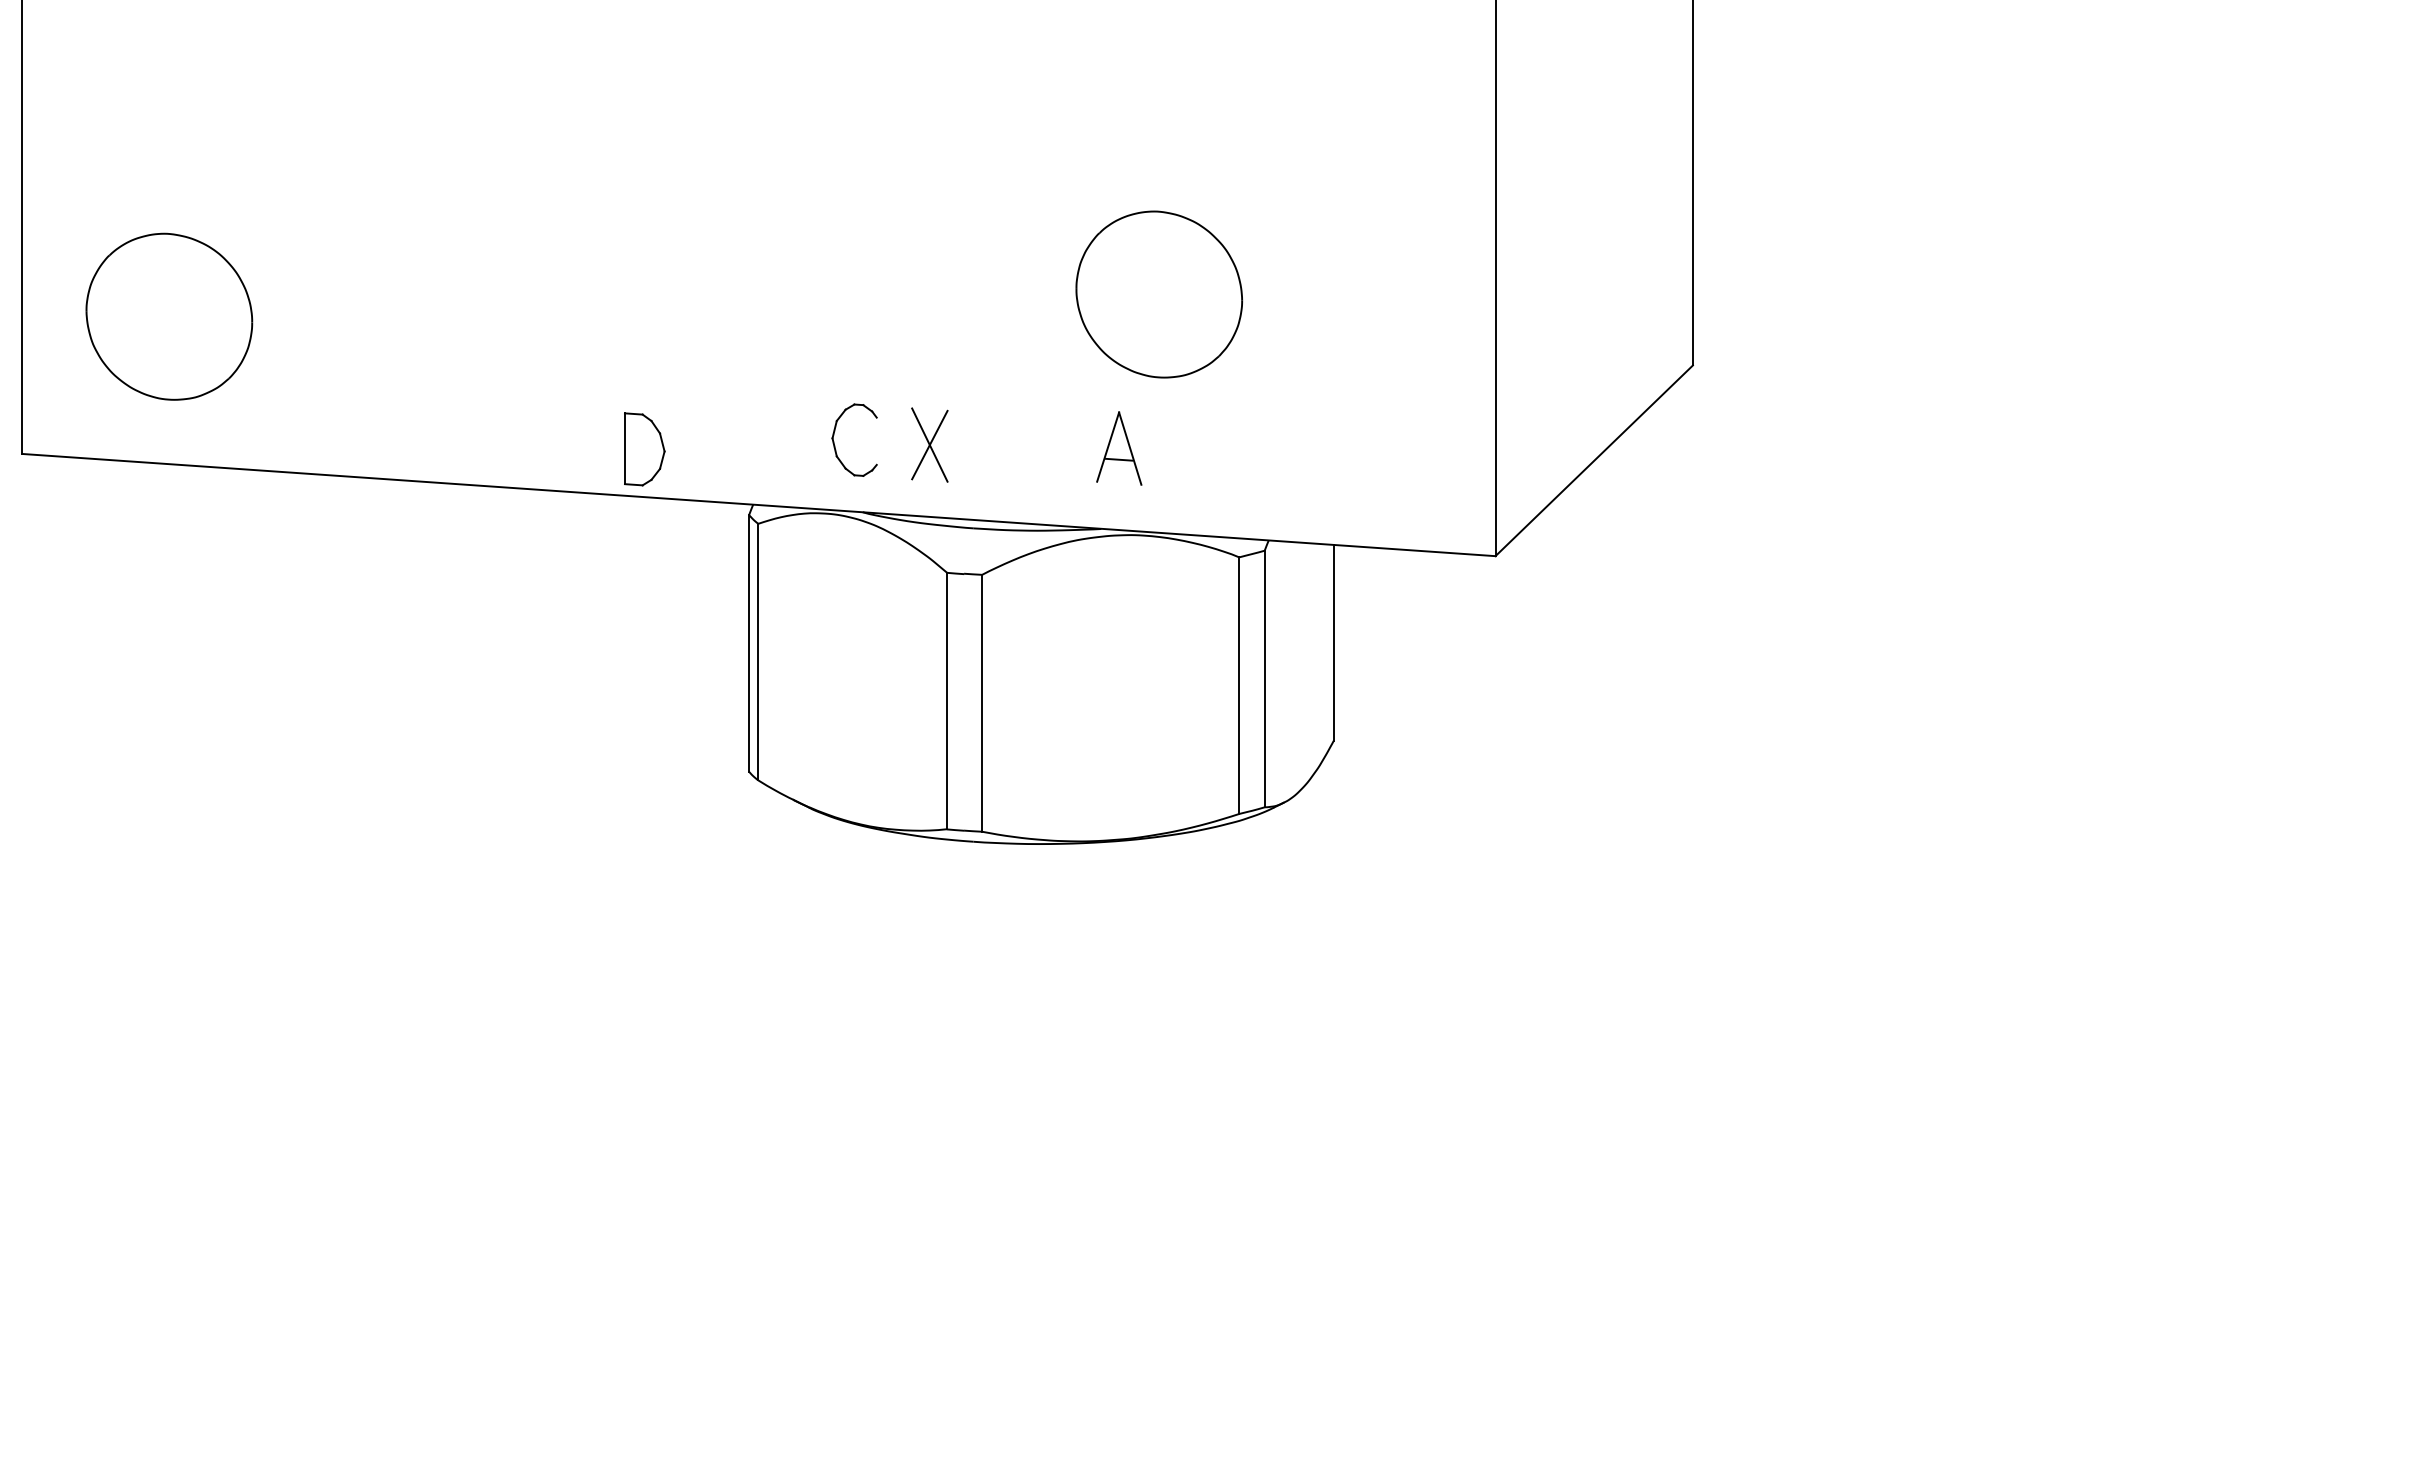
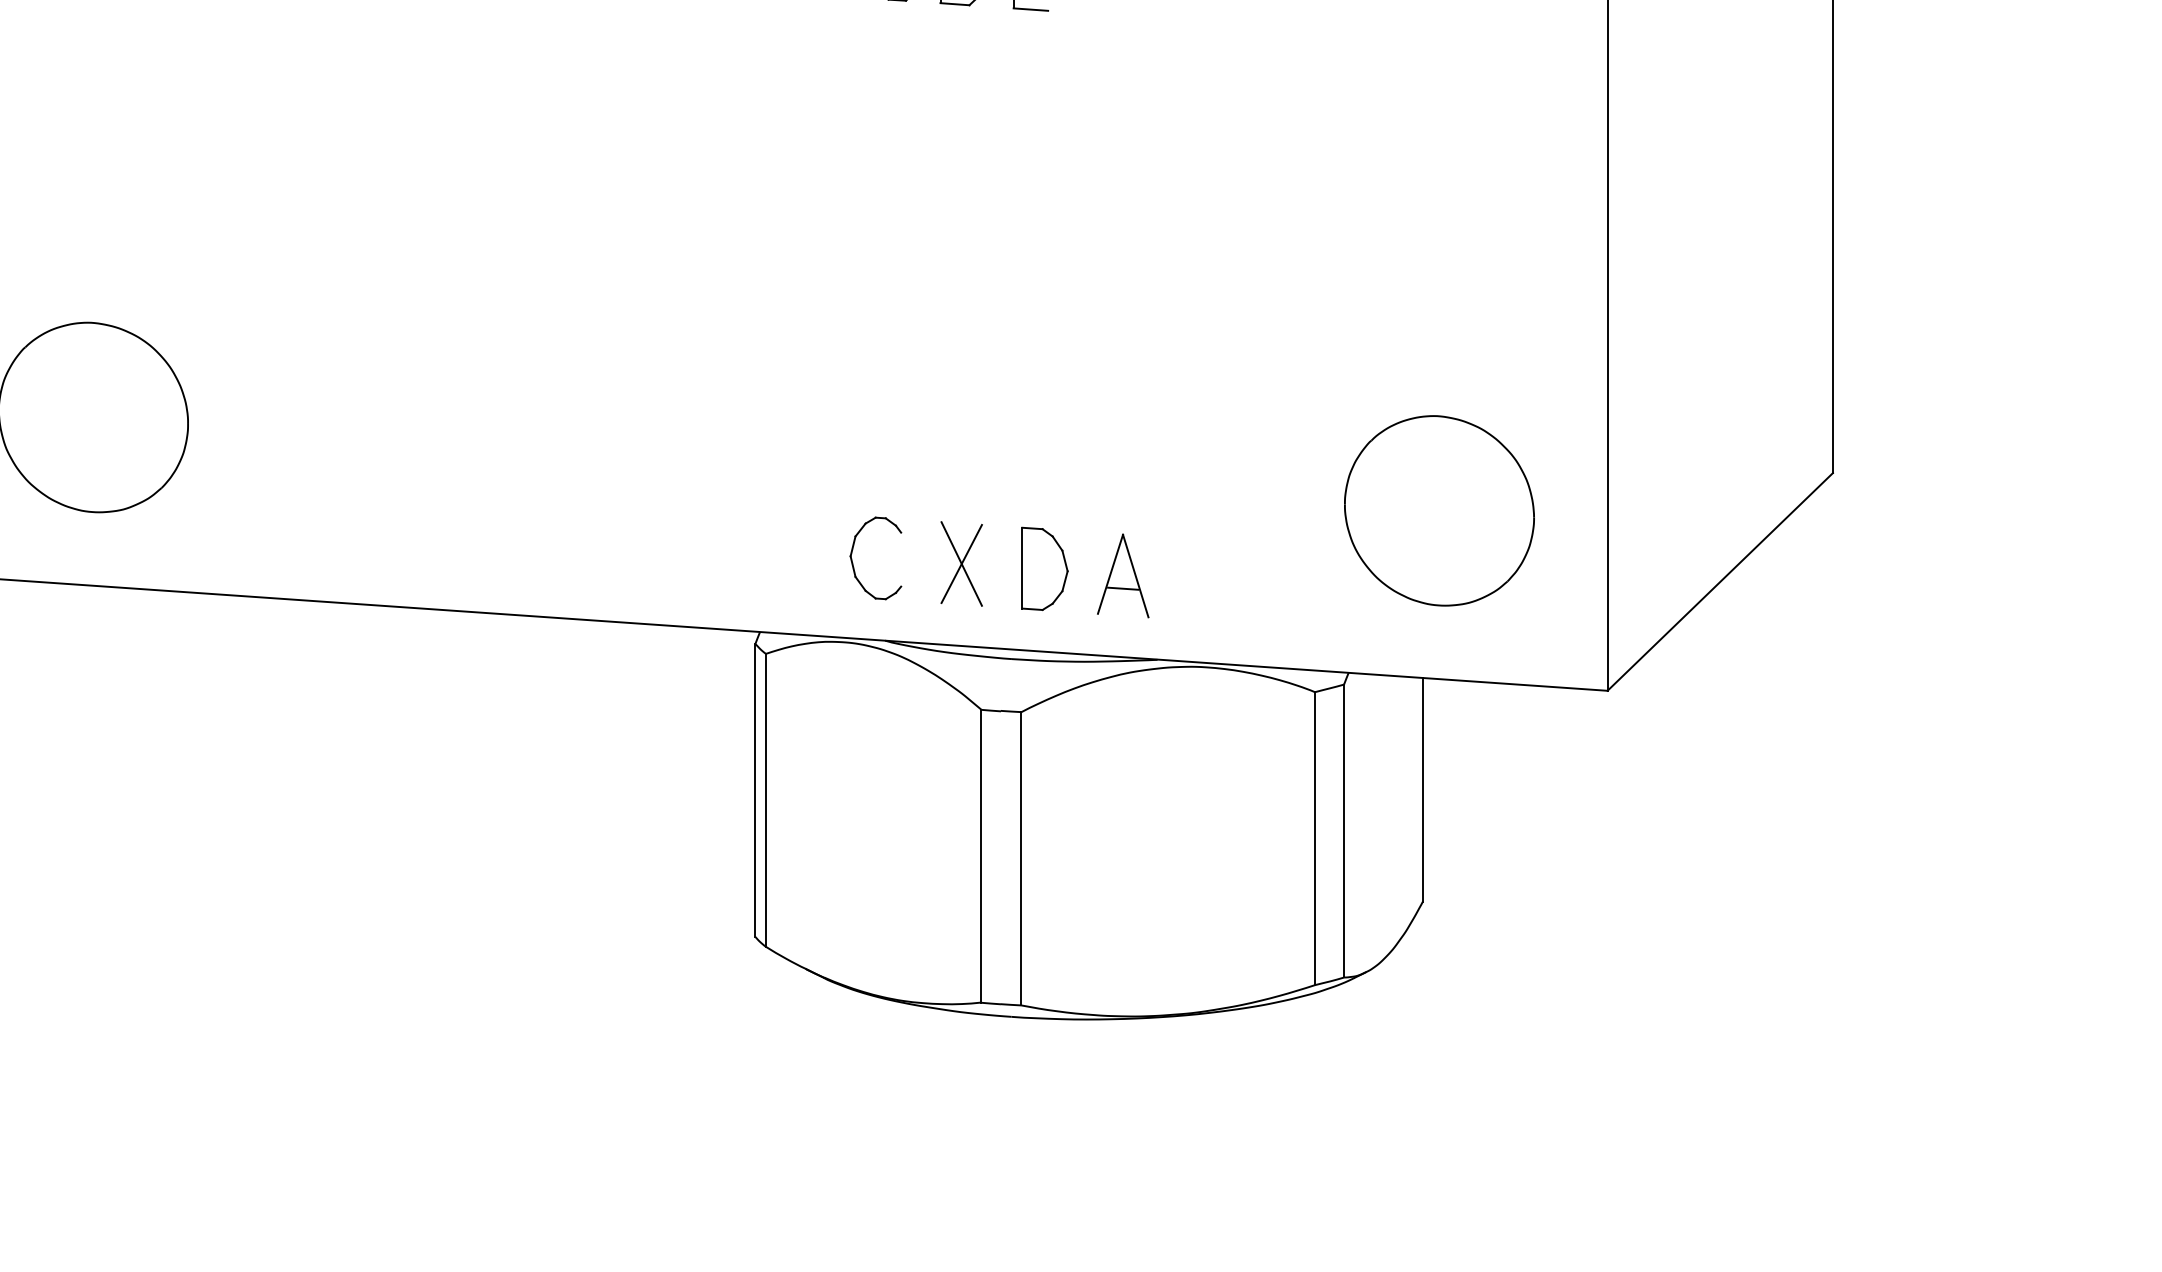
part: (1158, 294) -> (1438, 510), moved
part: (1119, 448) -> (1123, 575), moved
part: (644, 449) -> (1044, 569), moved

